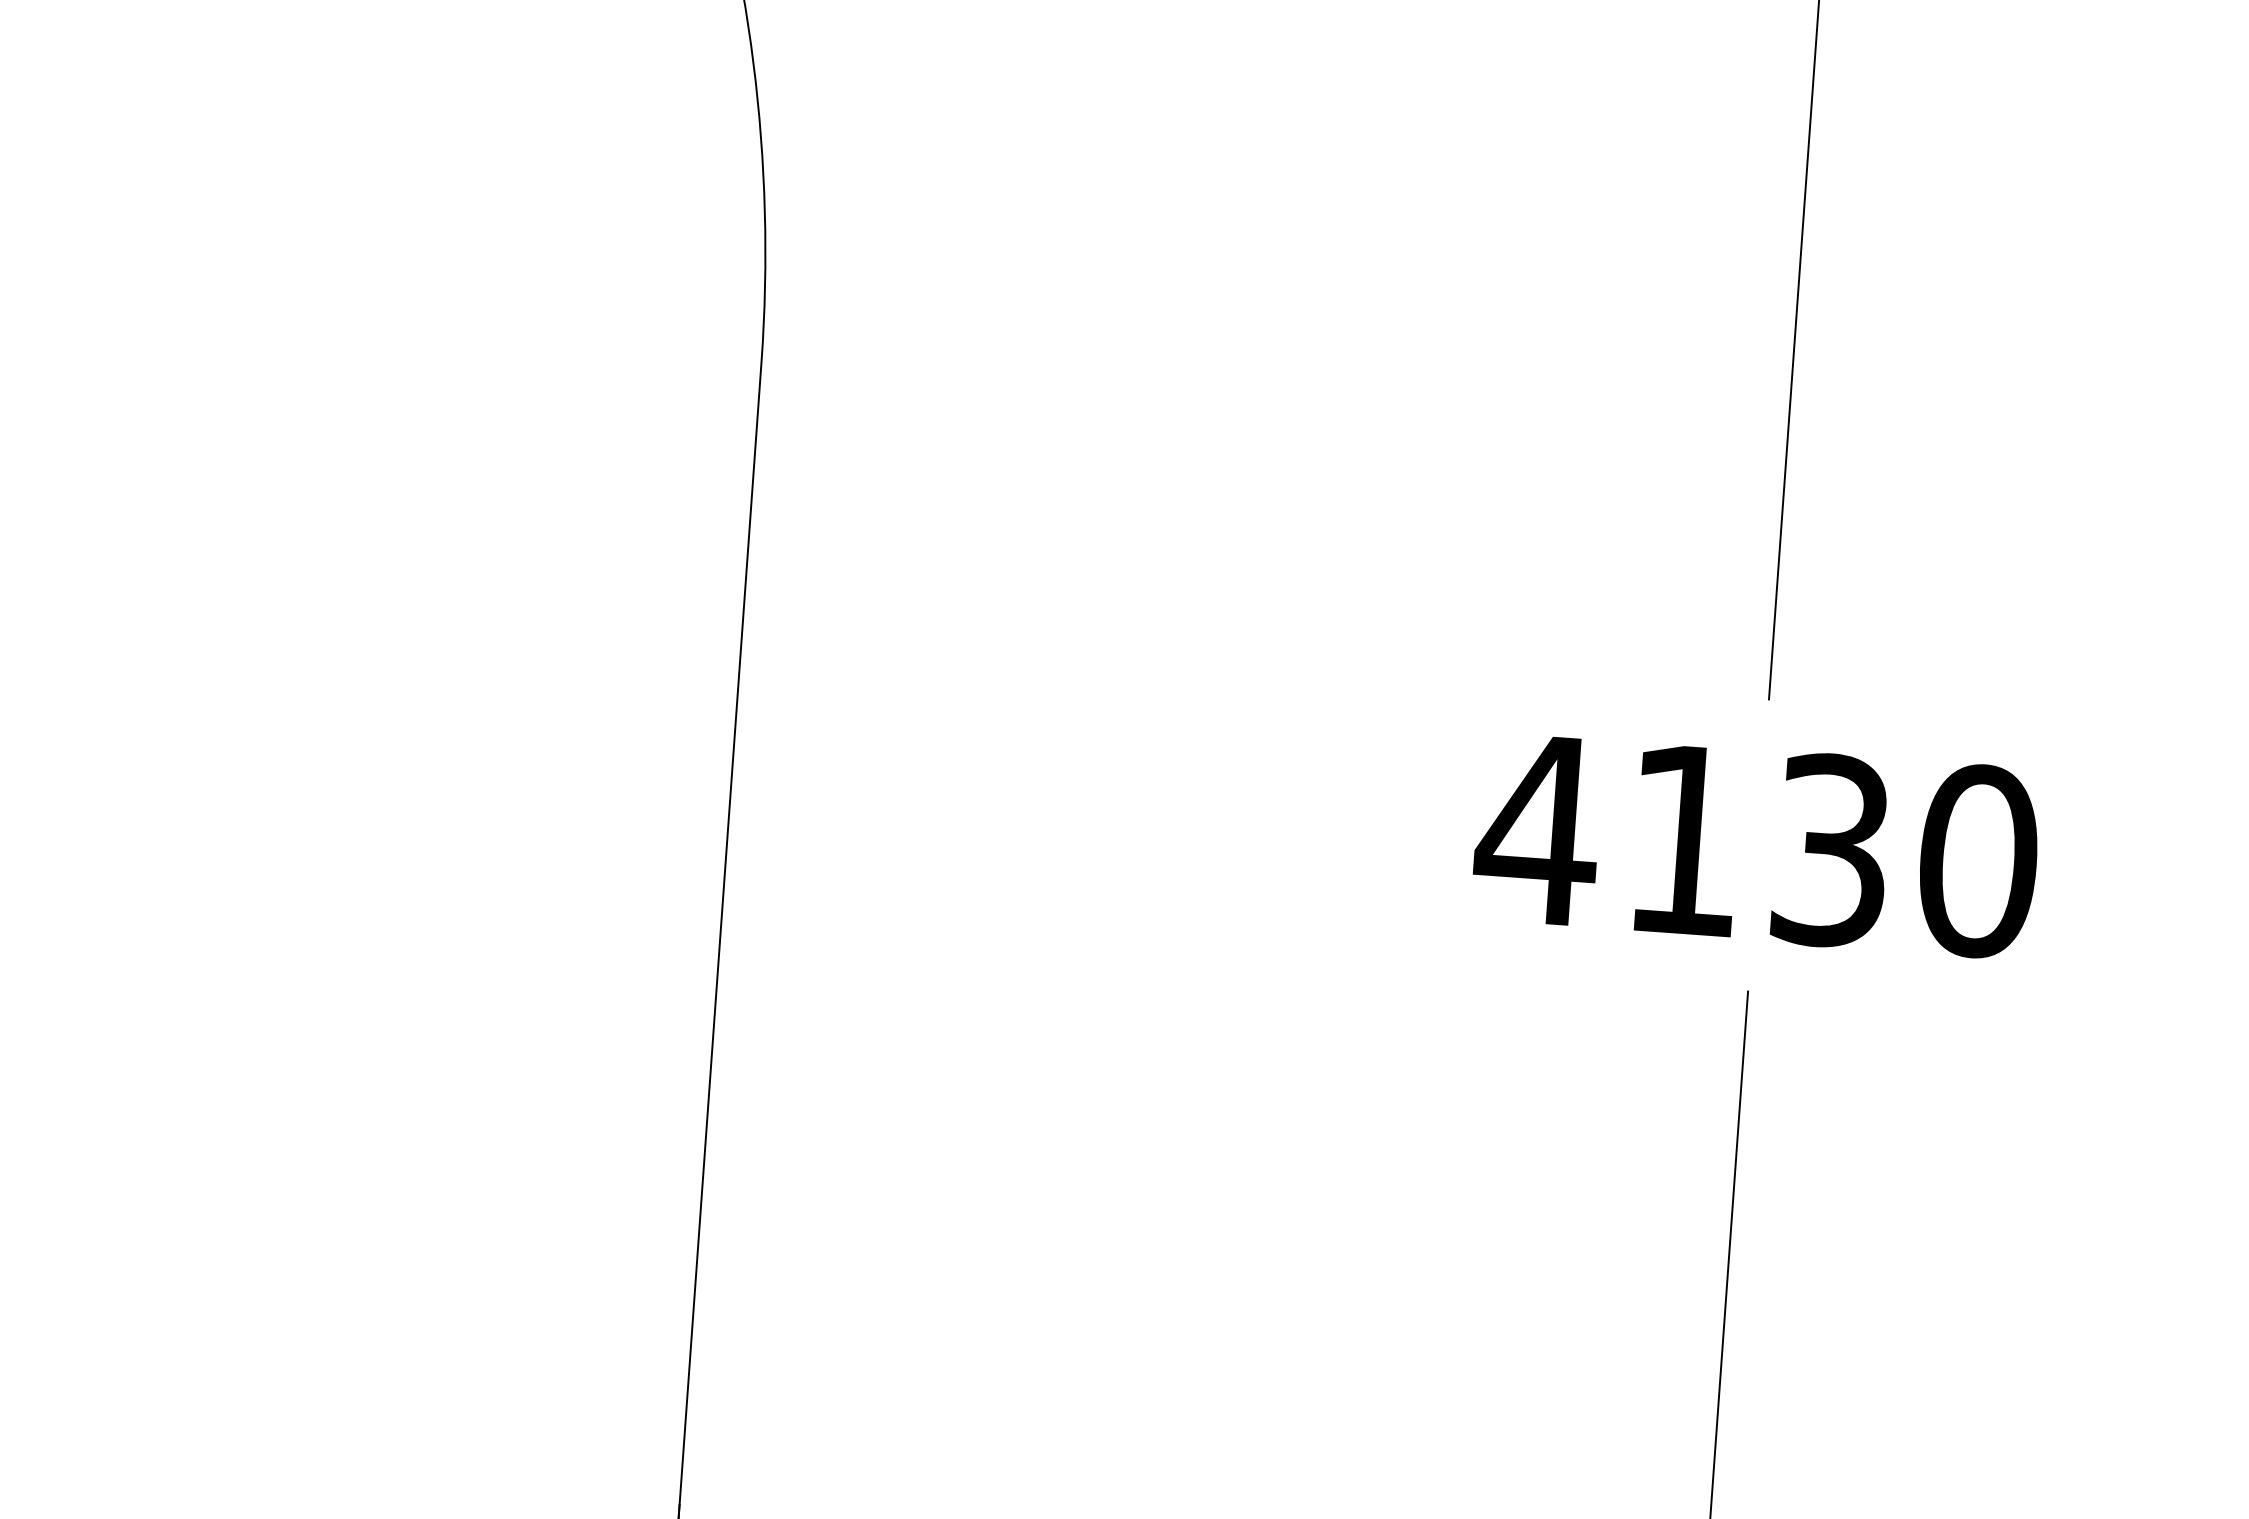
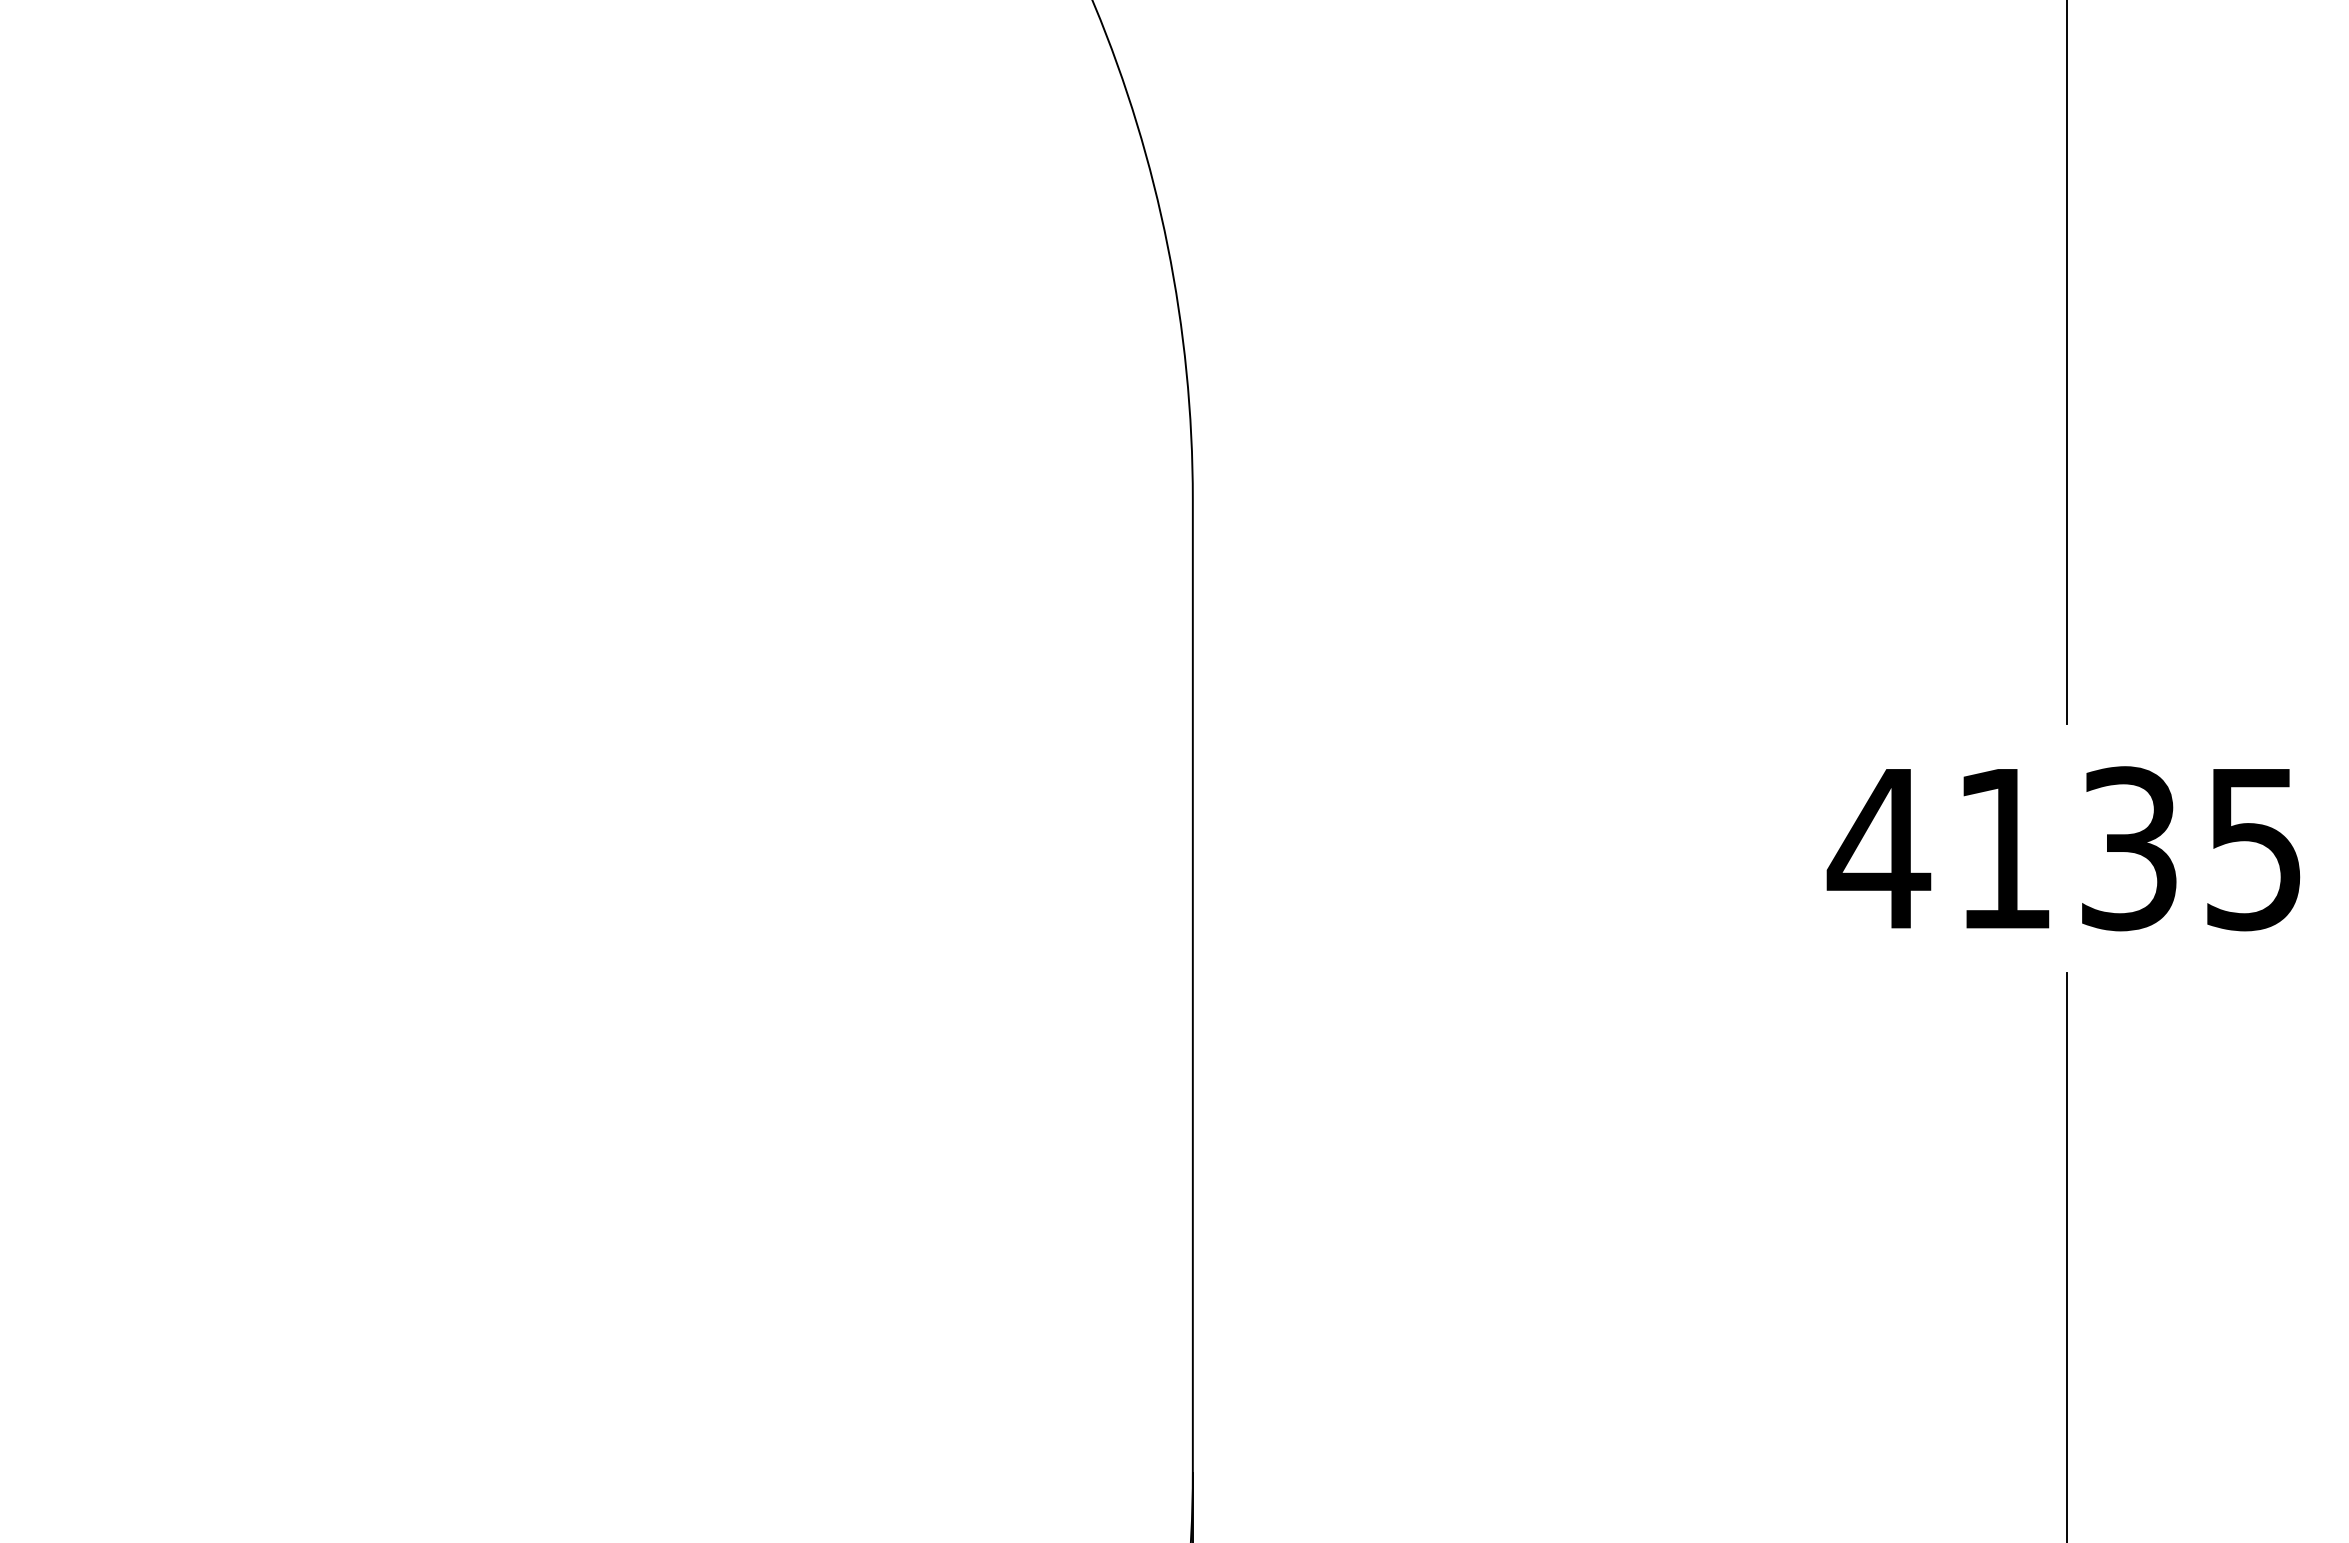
text: (1978, 860) -> (2254, 848), 4130 -> 4135

